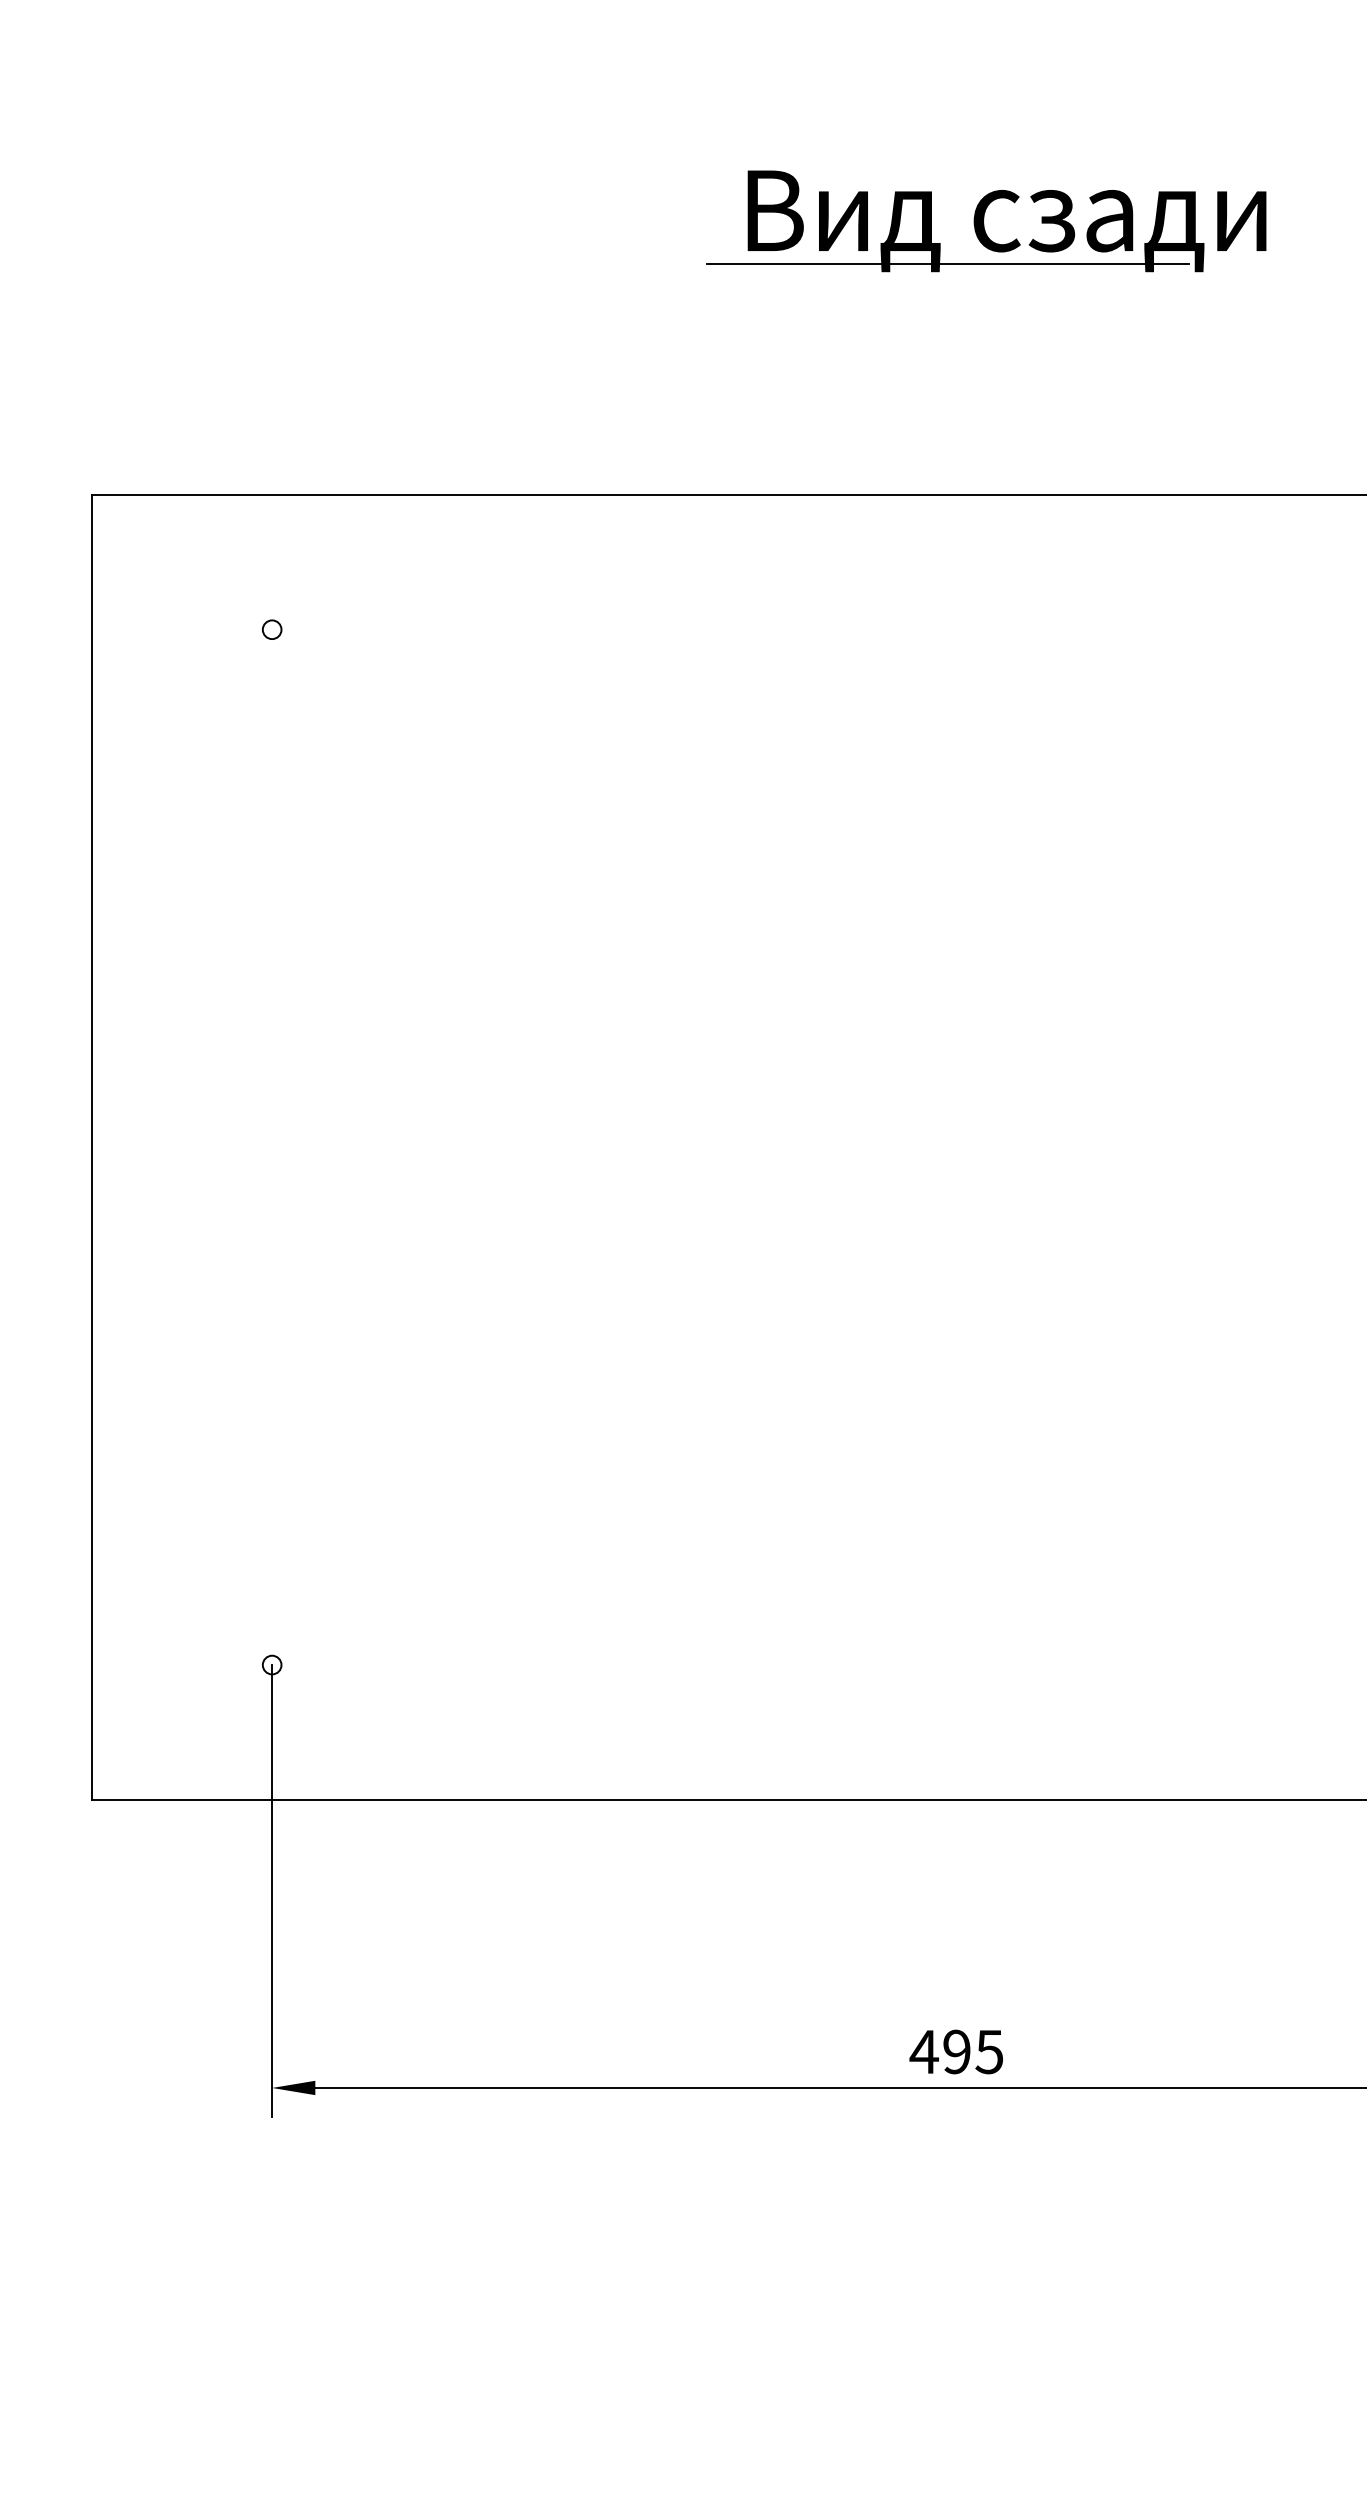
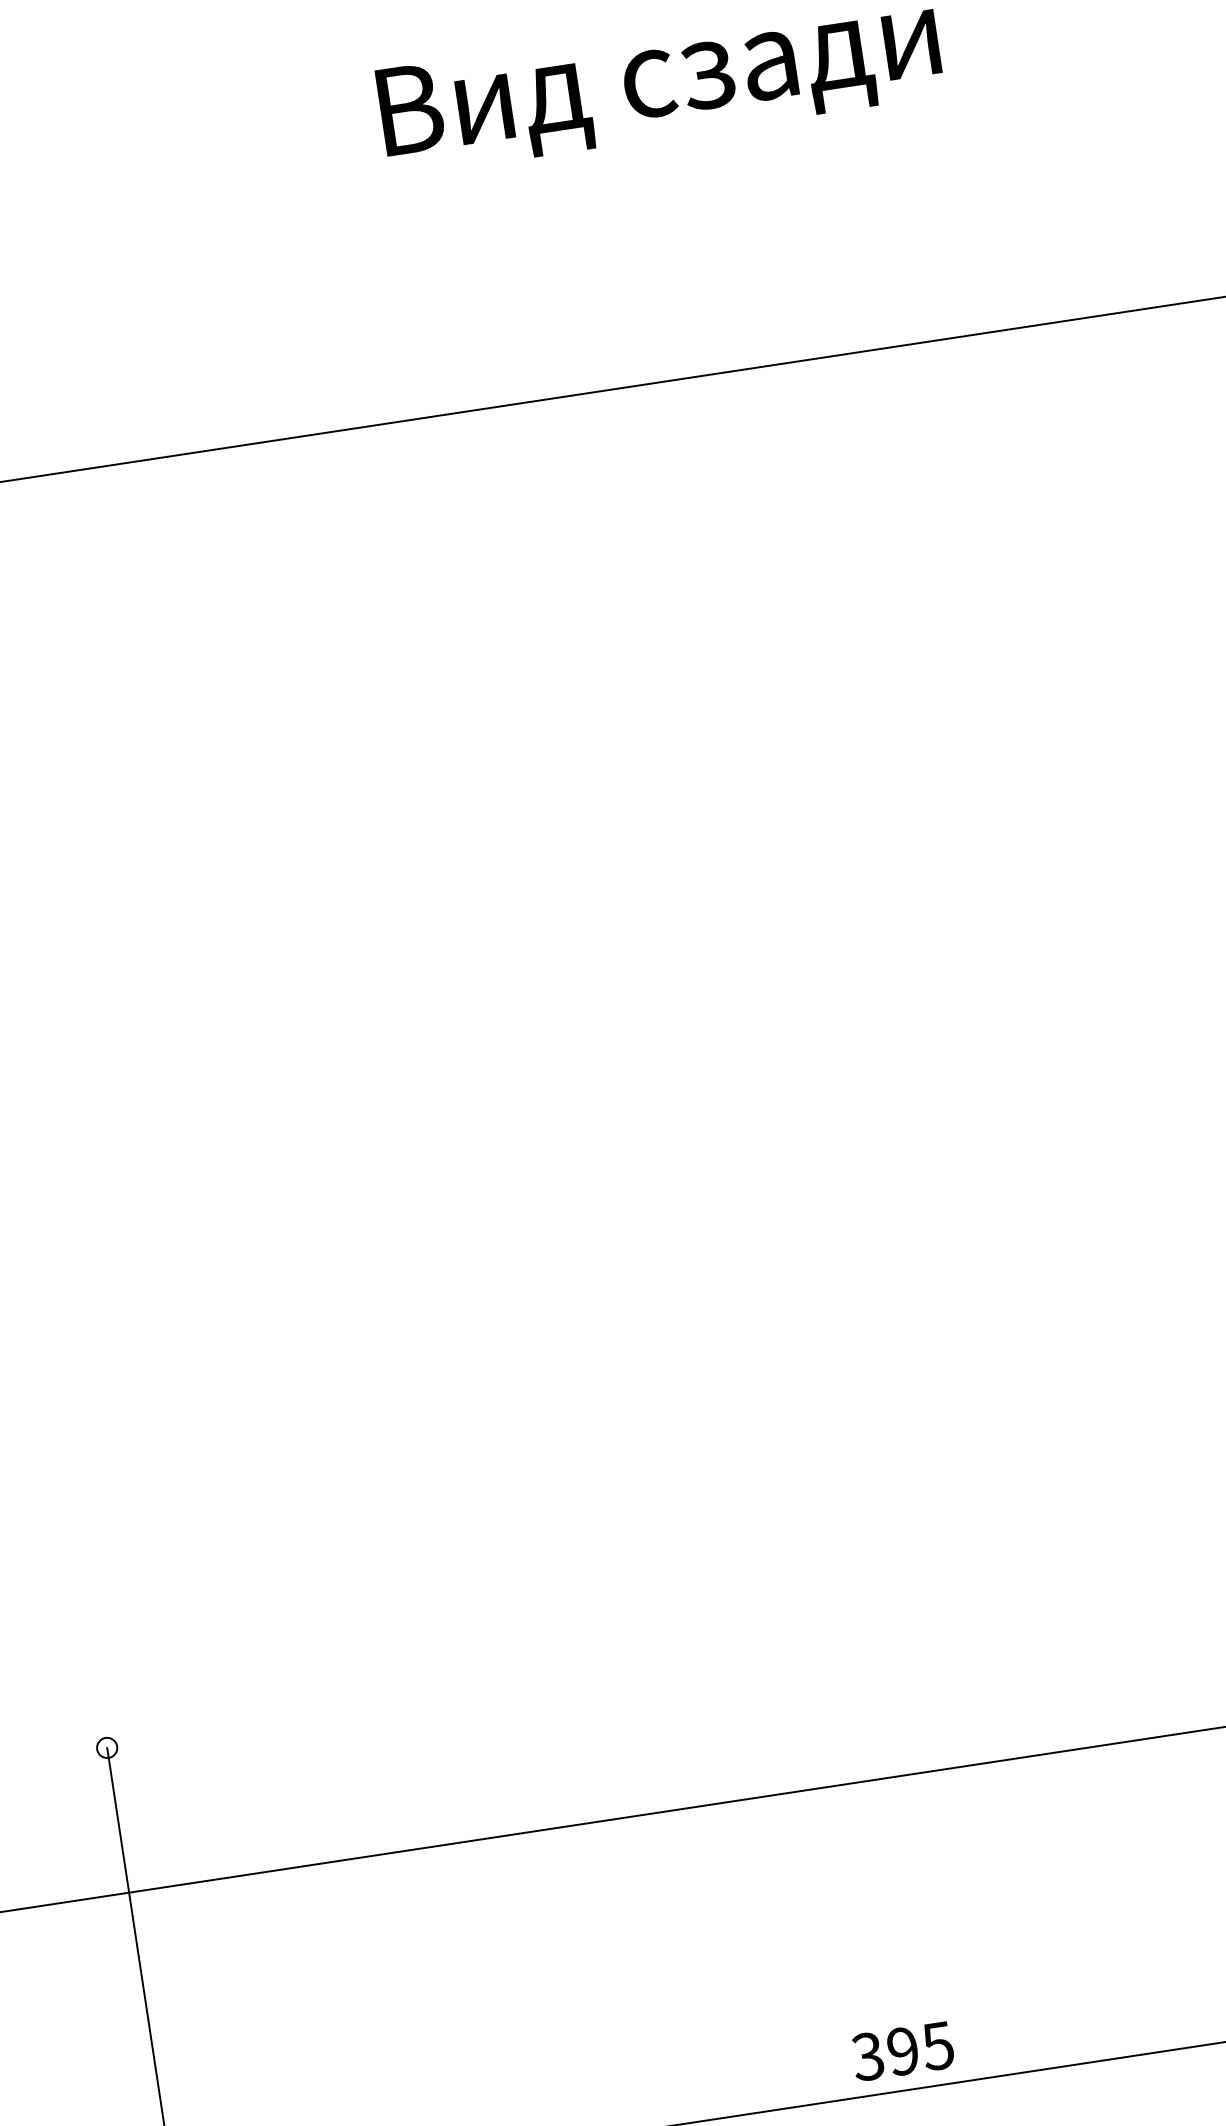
line: (947, 263) -> (603, 137), removed
text: (923, 2051) -> (867, 2056), 495 -> 395

